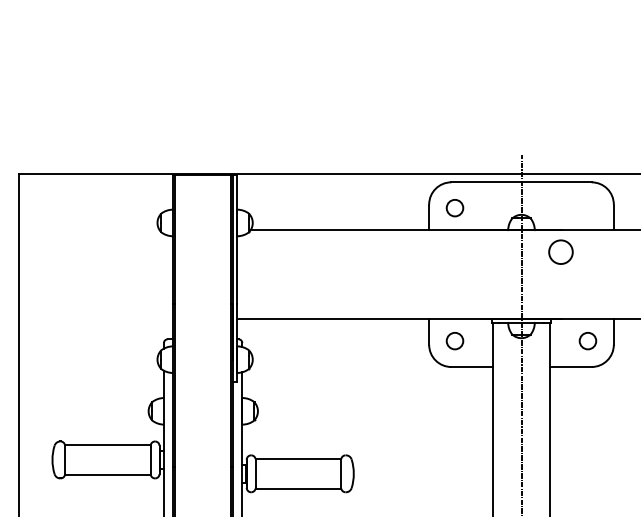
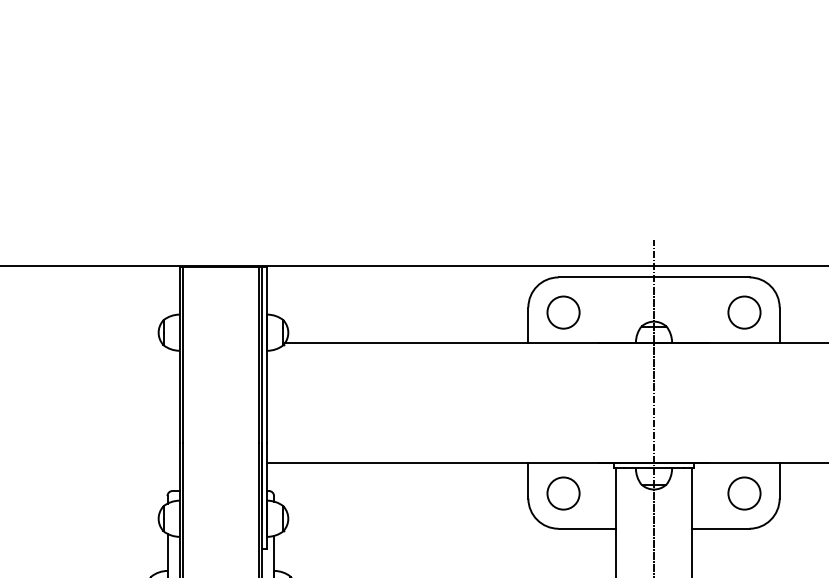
circle: (454, 207) -> (562, 311), size x1.43
circle: (560, 251) -> (743, 311), moved
circle: (454, 340) -> (562, 492), size x1.43
circle: (587, 340) -> (743, 492), size x1.43

